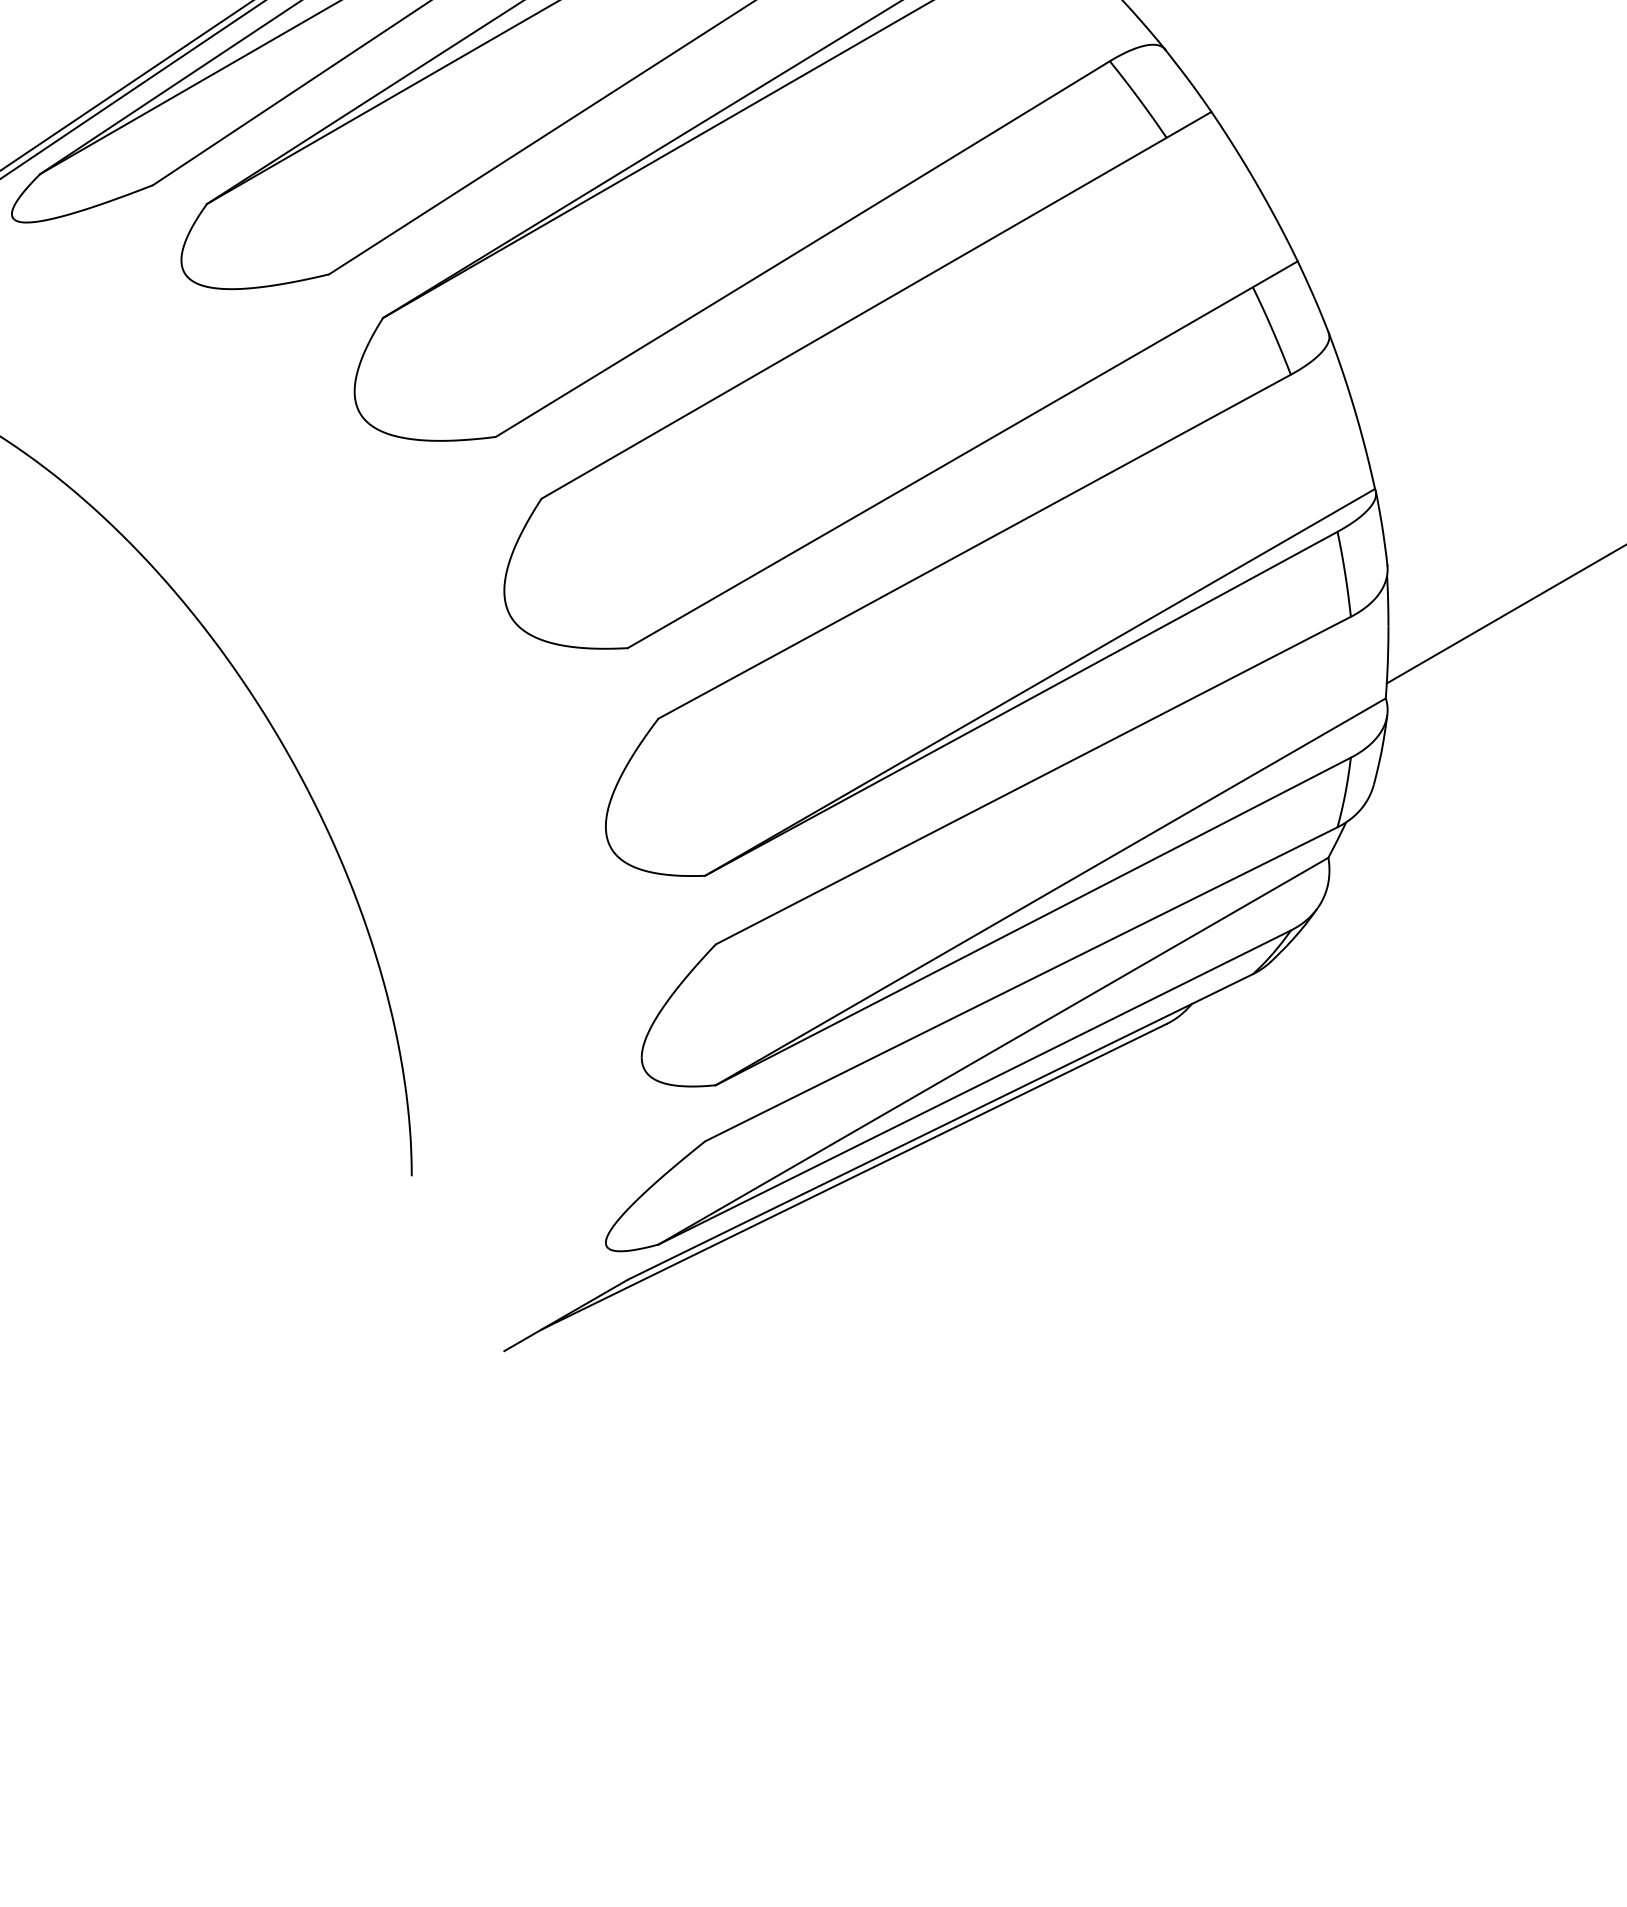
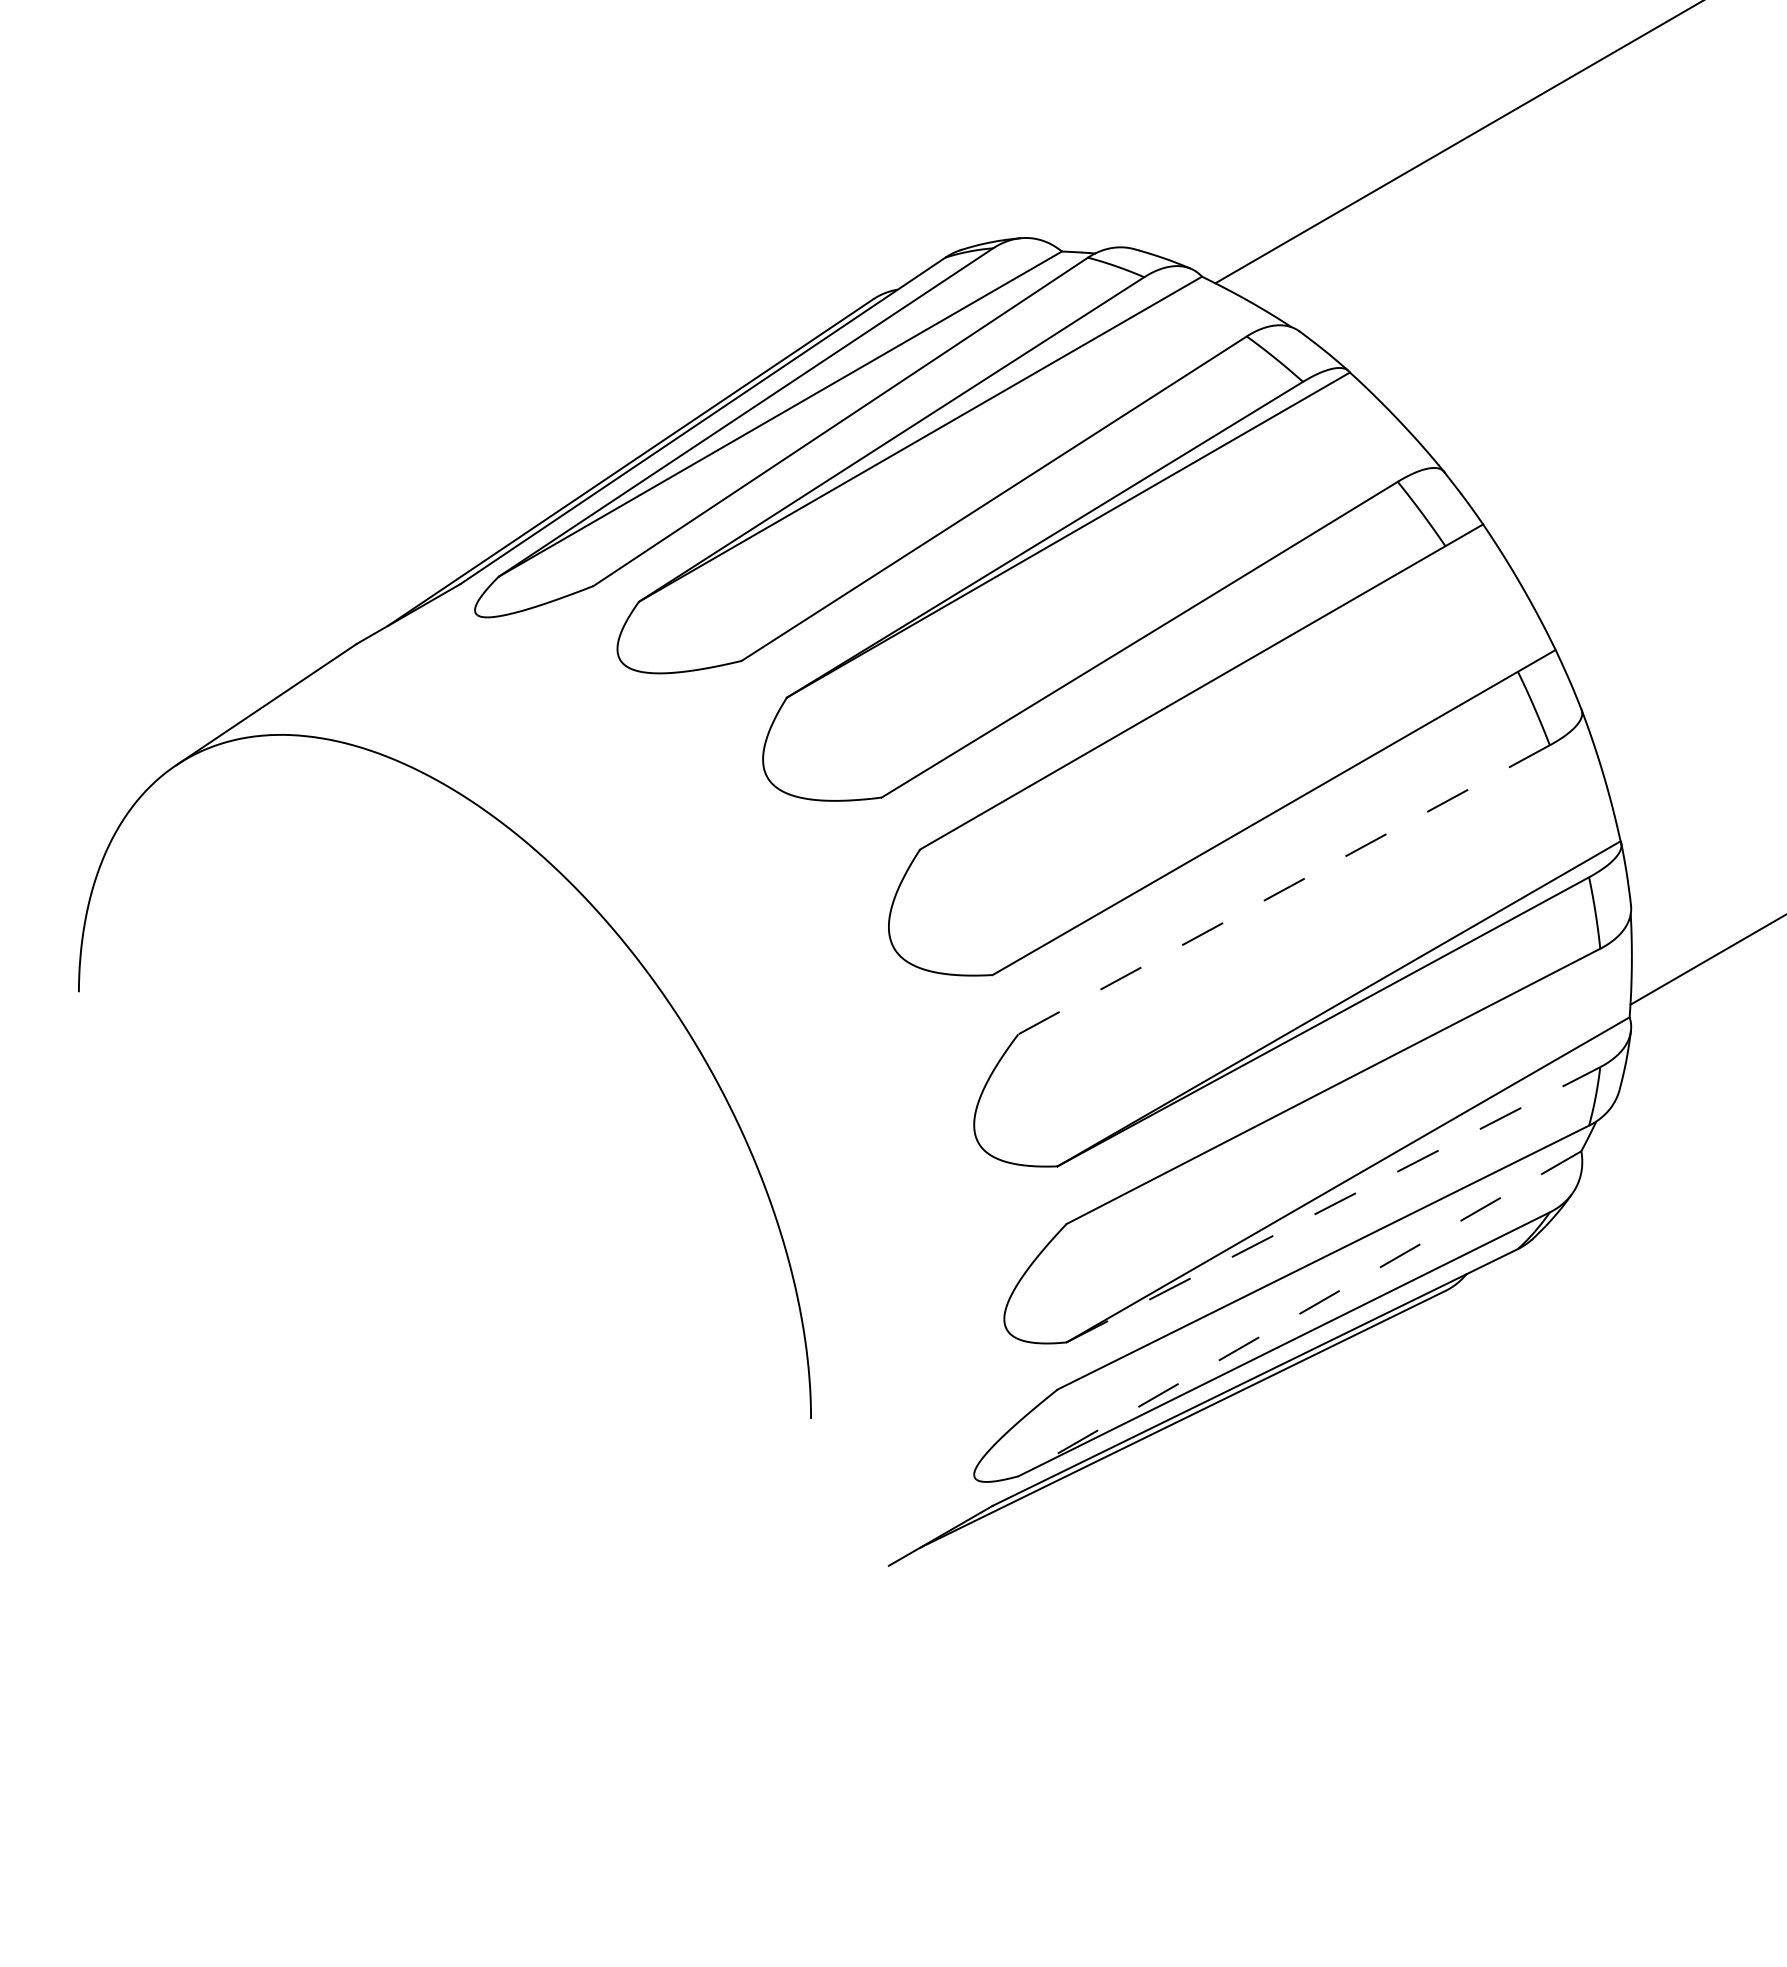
line: (973, 547) -> (1283, 890), solid -> dashed
line: (1033, 921) -> (1333, 1204), solid -> dashed
line: (992, 1052) -> (1299, 1314), solid -> dashed

